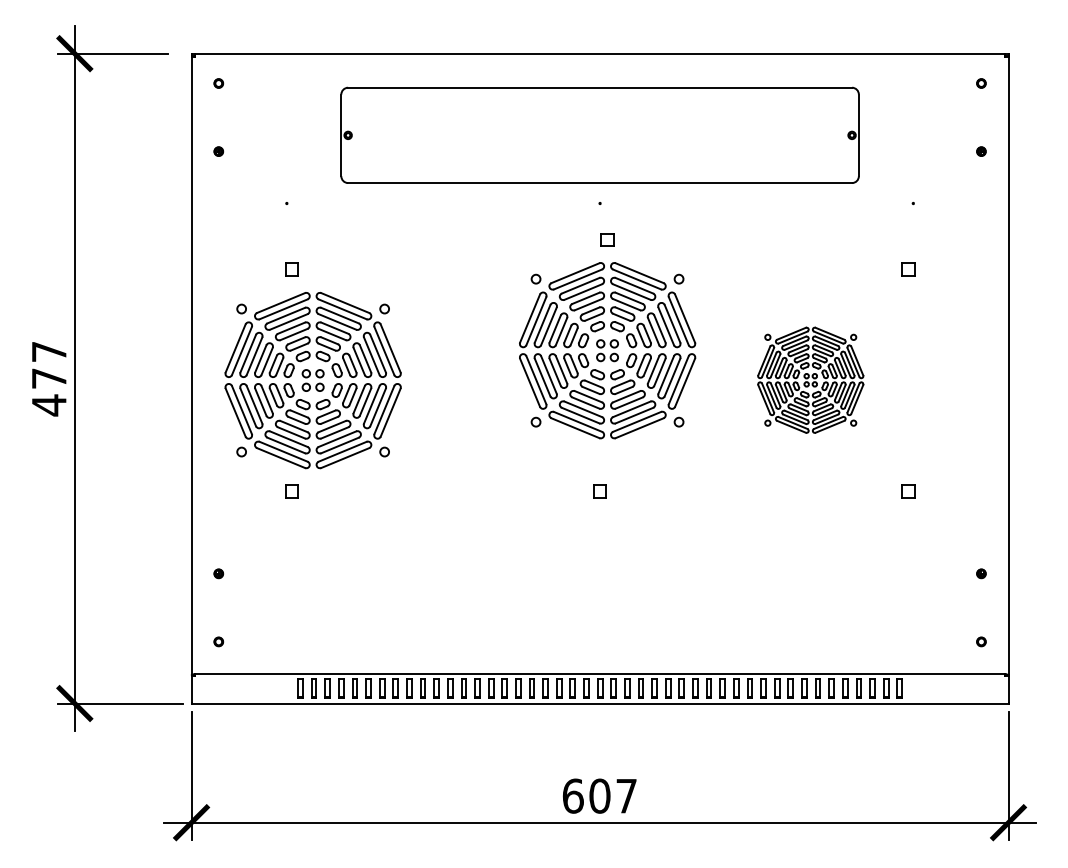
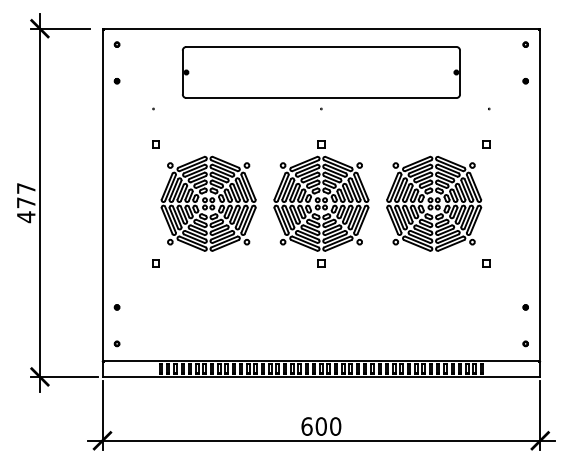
part: (607, 335) -> (321, 195), moved
part: (312, 379) -> (208, 203), moved
part: (811, 379) -> (434, 203), size x1.67
text: (626, 796) -> (335, 426), 607 -> 600

